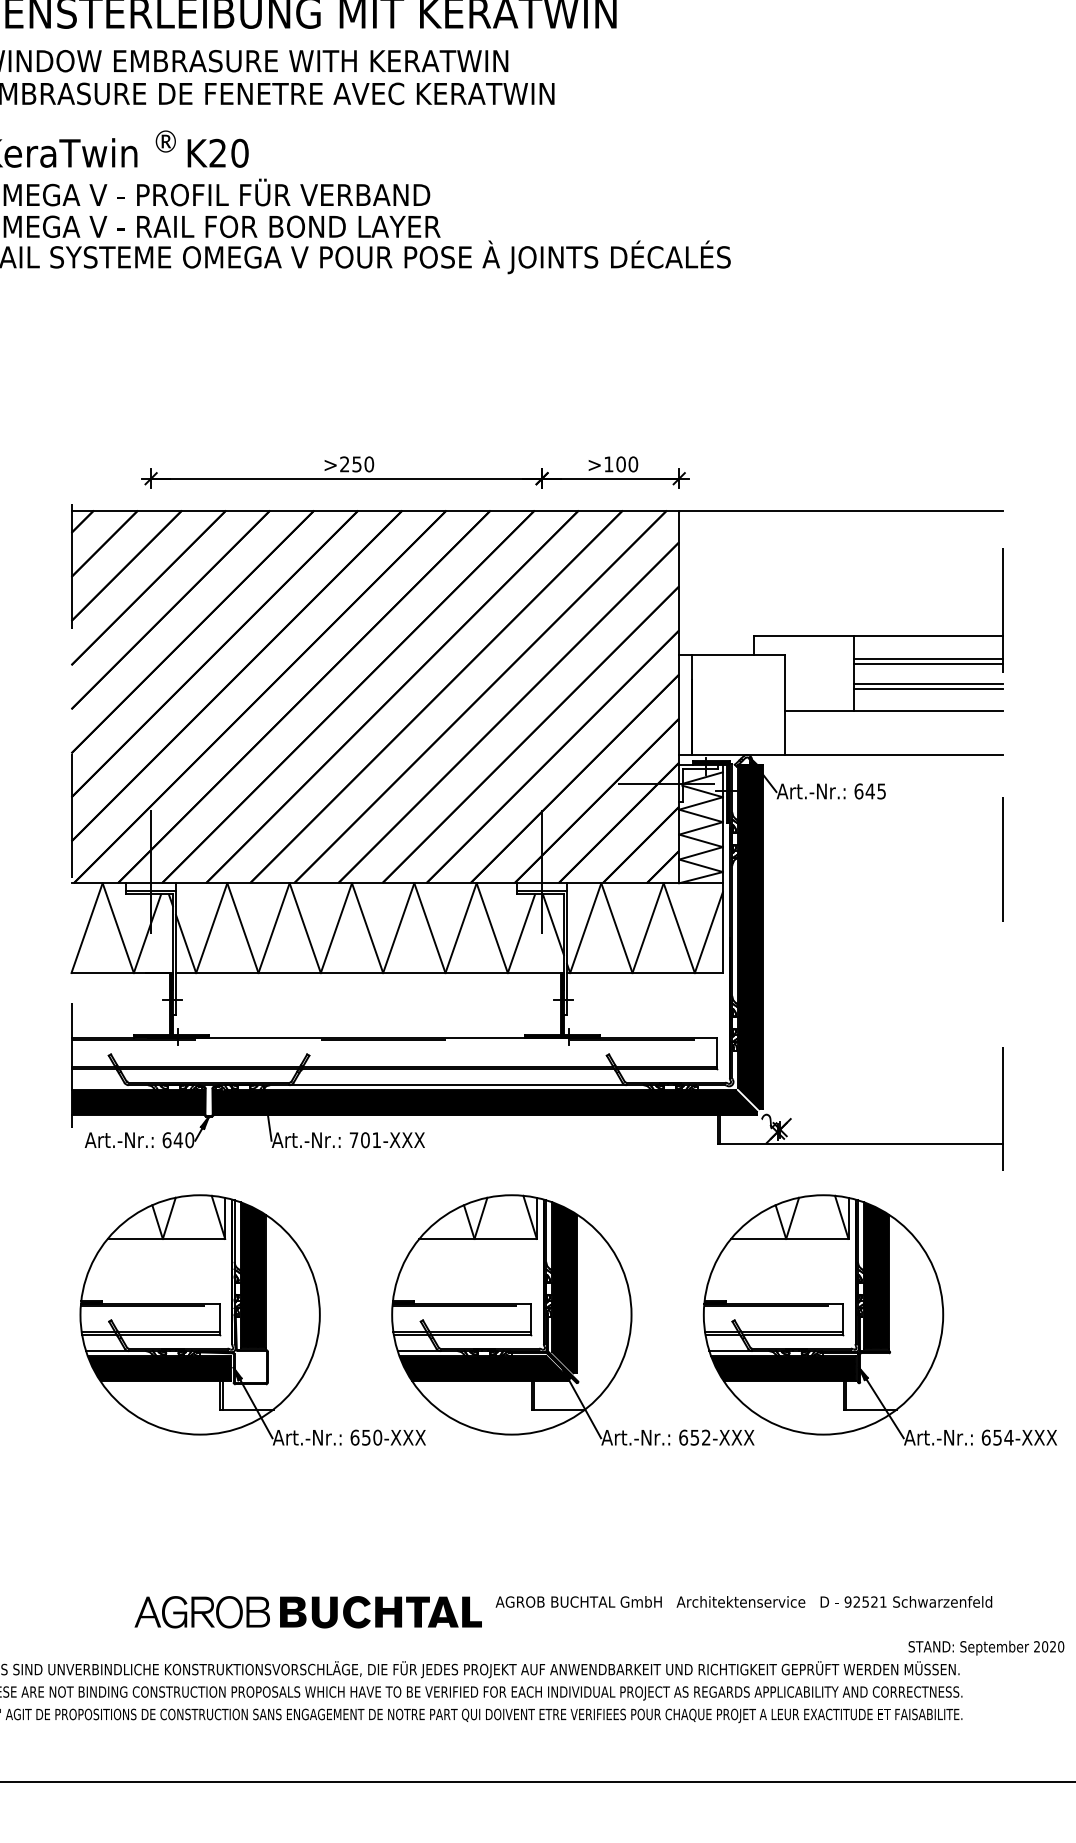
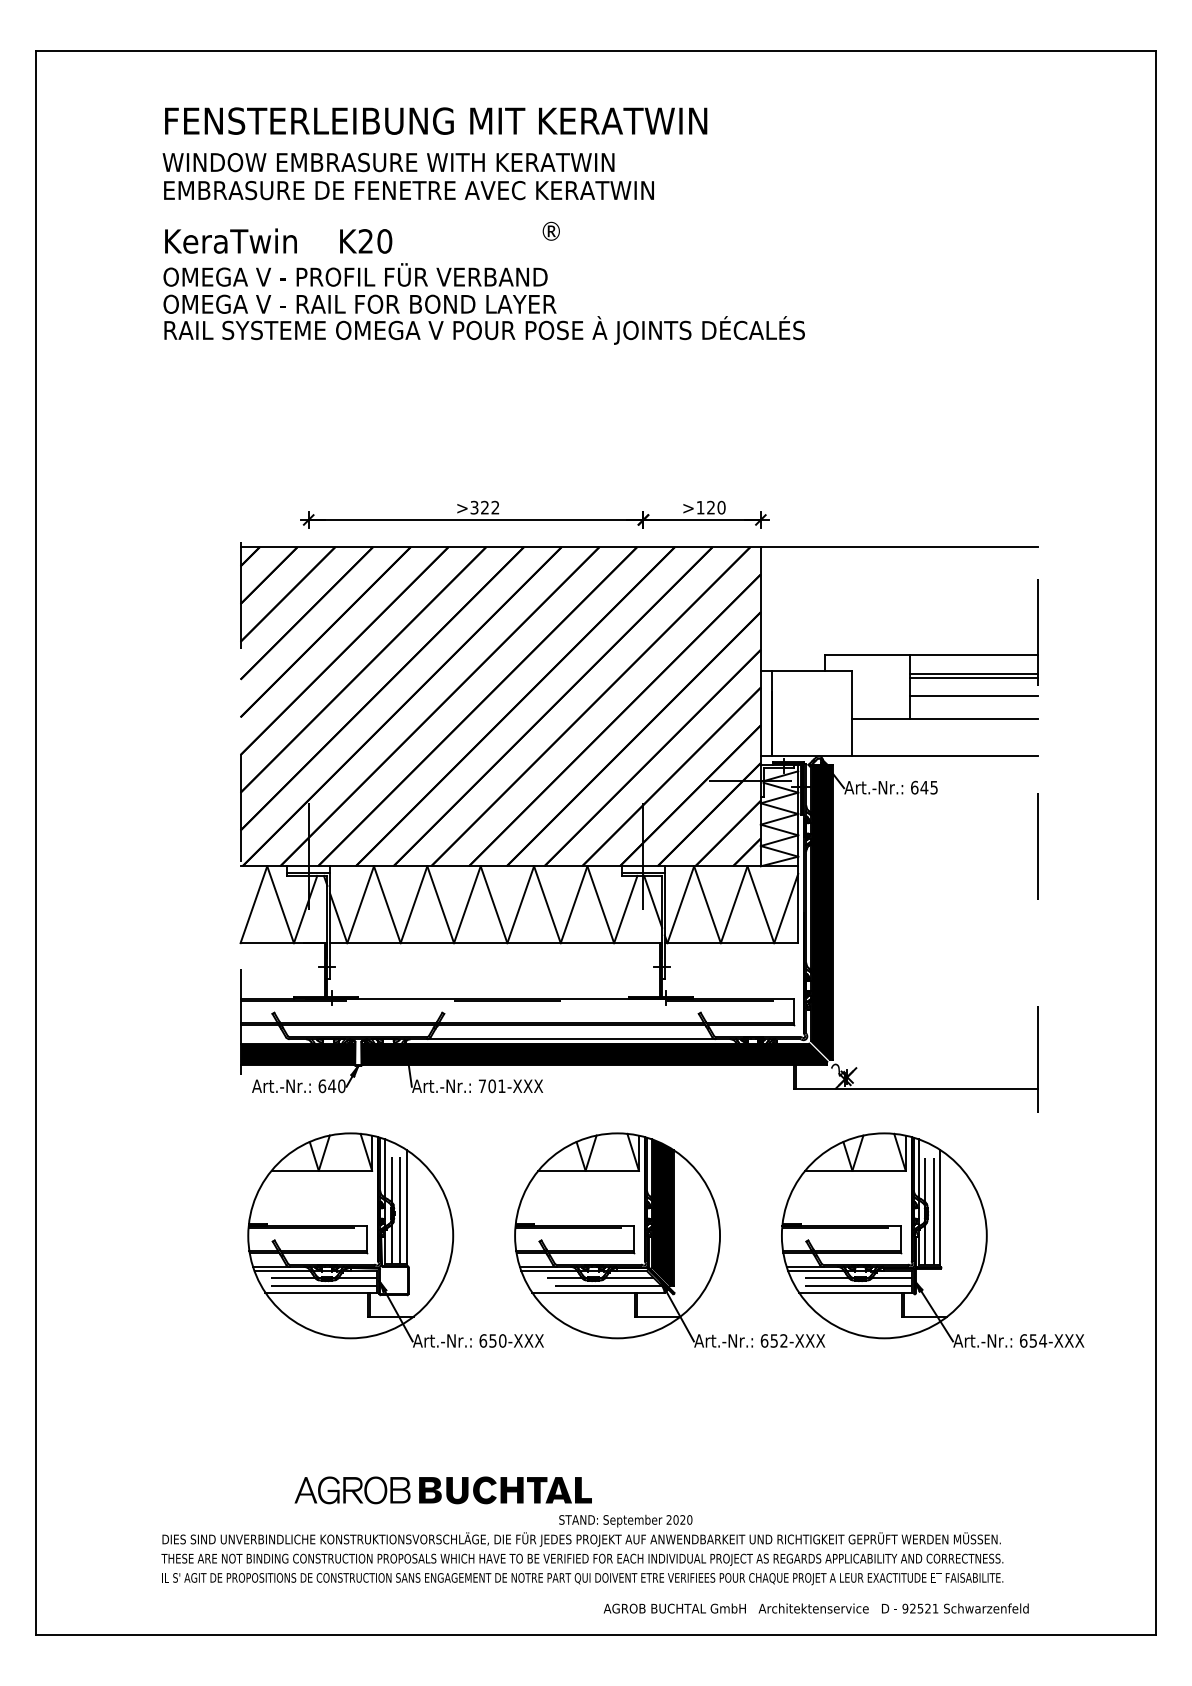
text: (164, 140) -> (550, 230), moved
text: (356, 464) -> (484, 507), >250 -> >322
text: (621, 464) -> (711, 507), >100 -> >120
line: (928, 688) -> (974, 699), removed
fill: (252, 1274) -> (395, 1201), removed
fill: (876, 1274) -> (929, 1201), removed
fill: (159, 1368) -> (315, 1281), removed
fill: (483, 1368) -> (593, 1281), removed
fill: (782, 1368) -> (849, 1281), removed
text: (743, 1601) -> (815, 1608), moved
text: (986, 1647) -> (625, 1520), moved

